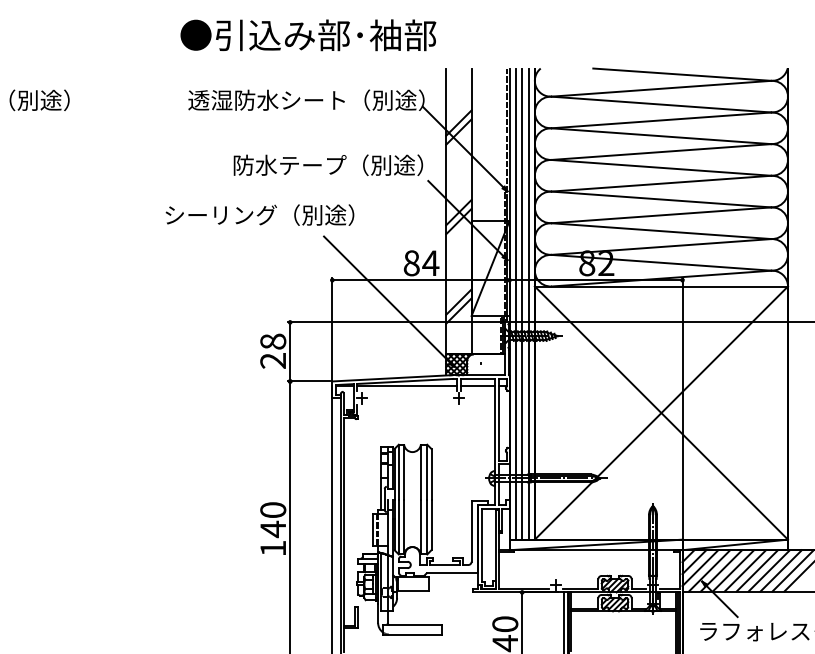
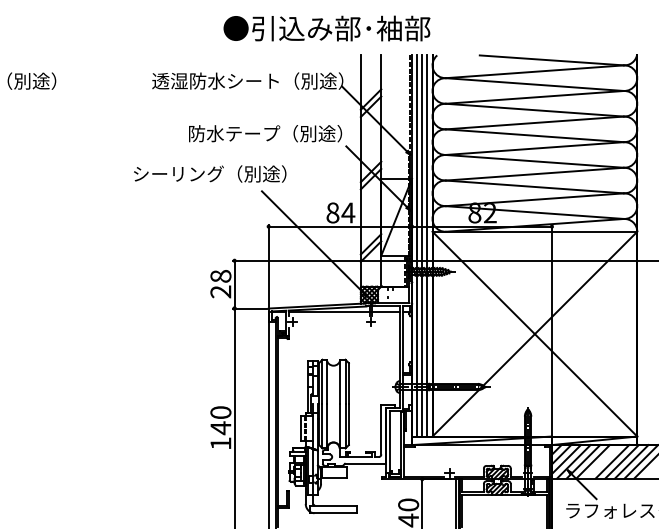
text: (308, 35) -> (327, 28), moved
line: (745, 570) -> (602, 461), removed

